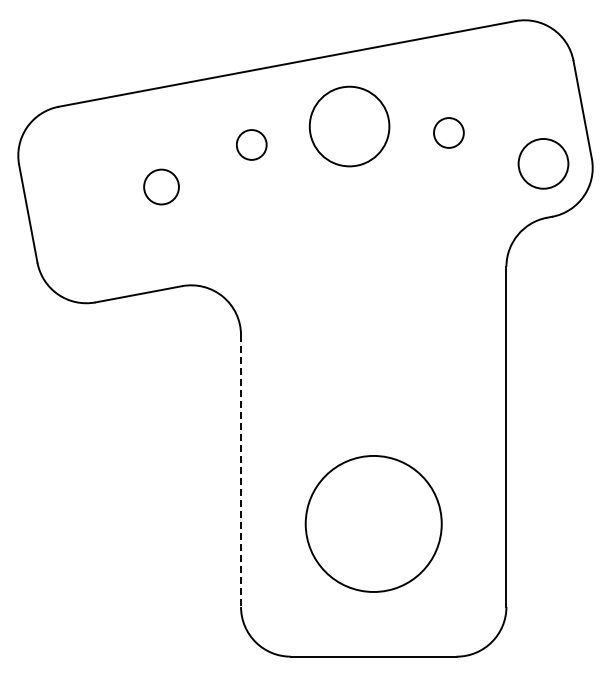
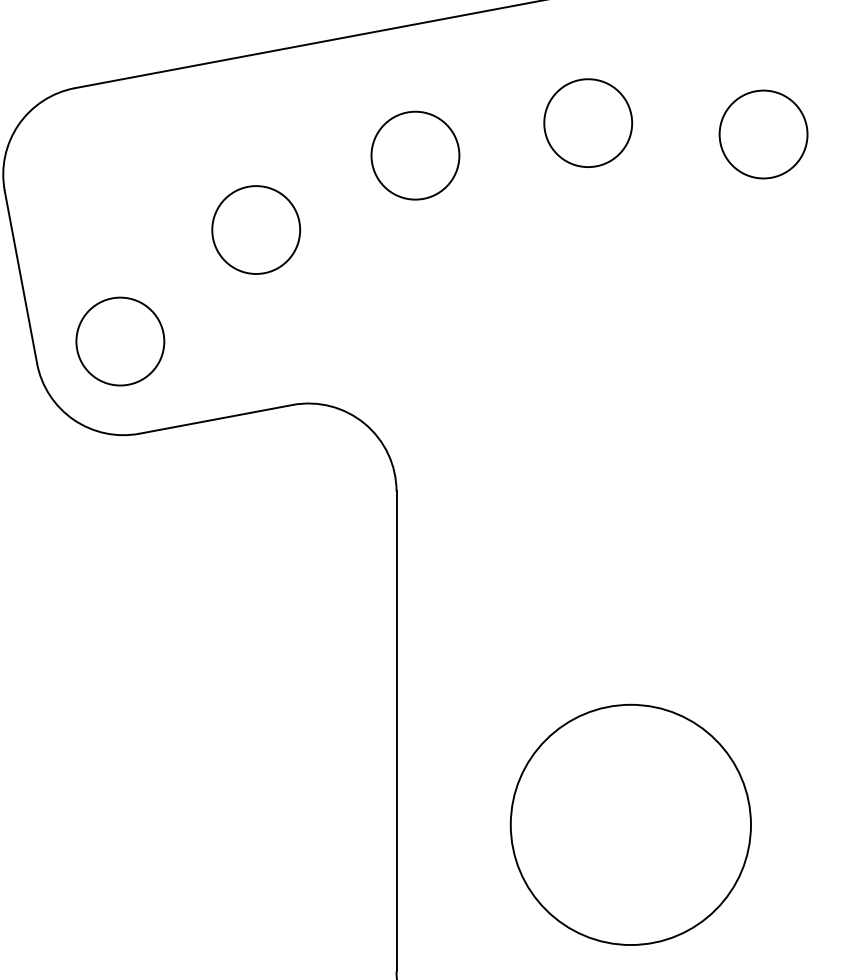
circle: (349, 126) -> (588, 123), size x0.62
circle: (448, 132) -> (762, 133), size x1.67
circle: (251, 144) -> (415, 154), size x1.67
circle: (161, 186) -> (256, 228), size x1.43
circle: (84, 249) -> (120, 340), added
line: (241, 471) -> (397, 732), dashed -> solid

